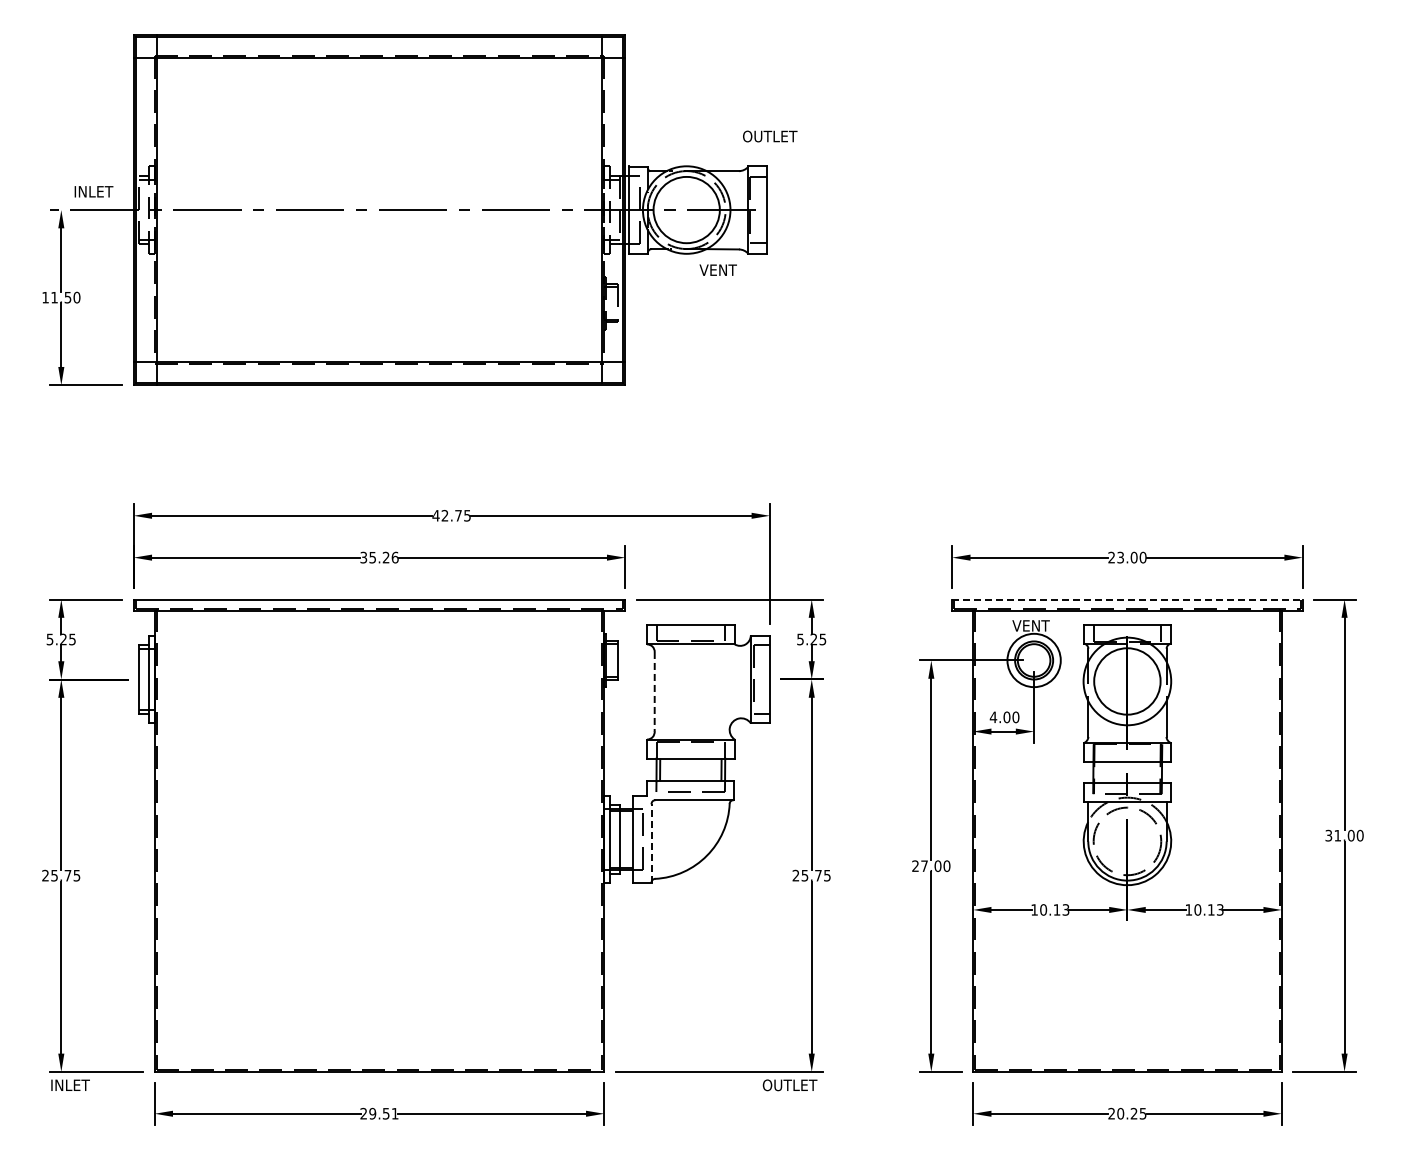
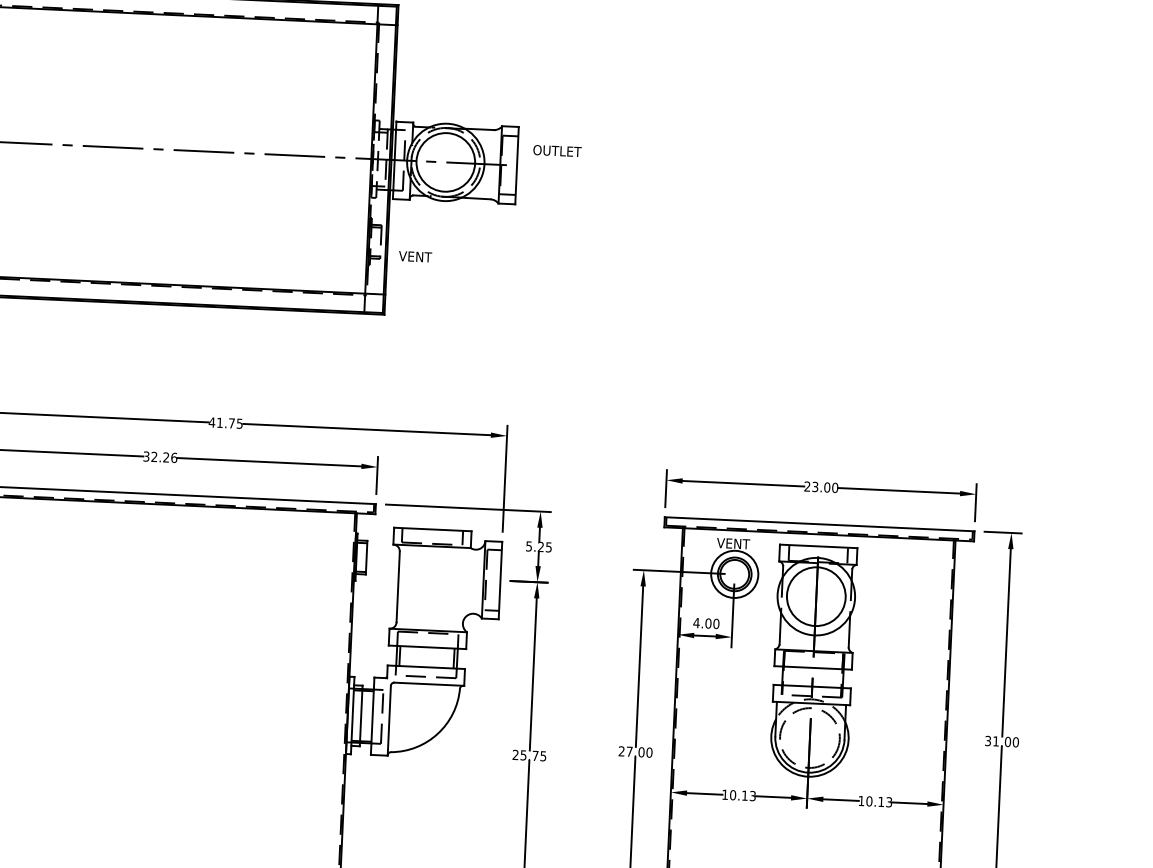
text: (770, 136) -> (557, 151), moved
text: (717, 269) -> (414, 256), moved
text: (444, 515) -> (219, 422), 42.75 -> 41.75
text: (372, 557) -> (154, 456), 35.26 -> 32.26
line: (1127, 599) -> (819, 524), dashed -> solid
line: (654, 691) -> (398, 586), dashed -> solid
line: (651, 843) -> (389, 720), dashed -> solid

